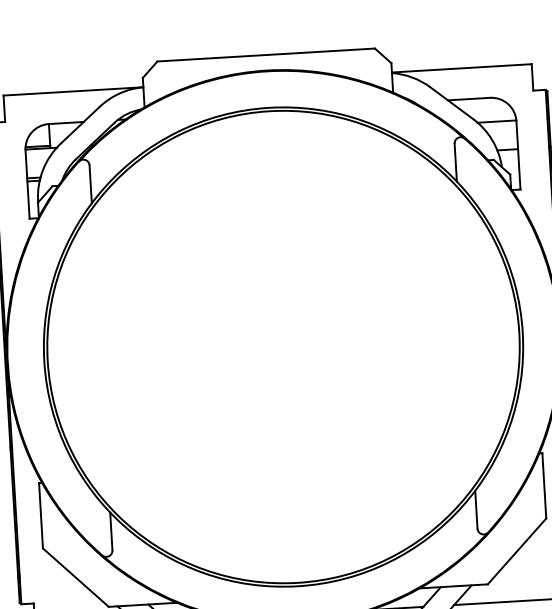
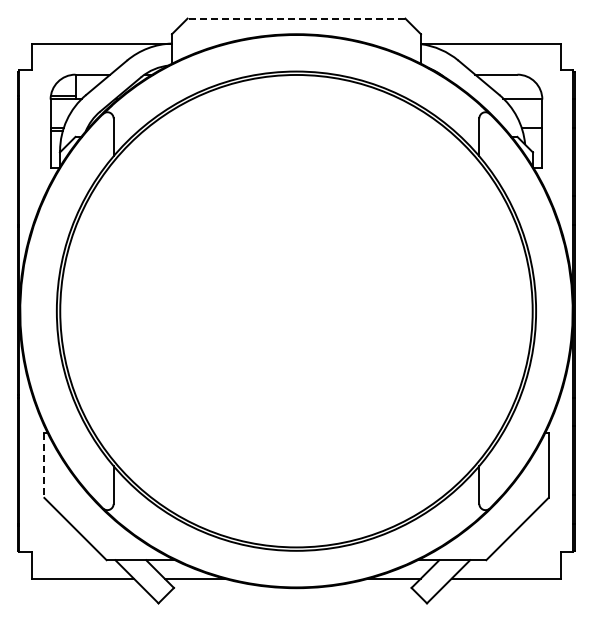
line: (266, 54) -> (296, 18), solid -> dashed
line: (41, 516) -> (44, 465), solid -> dashed

